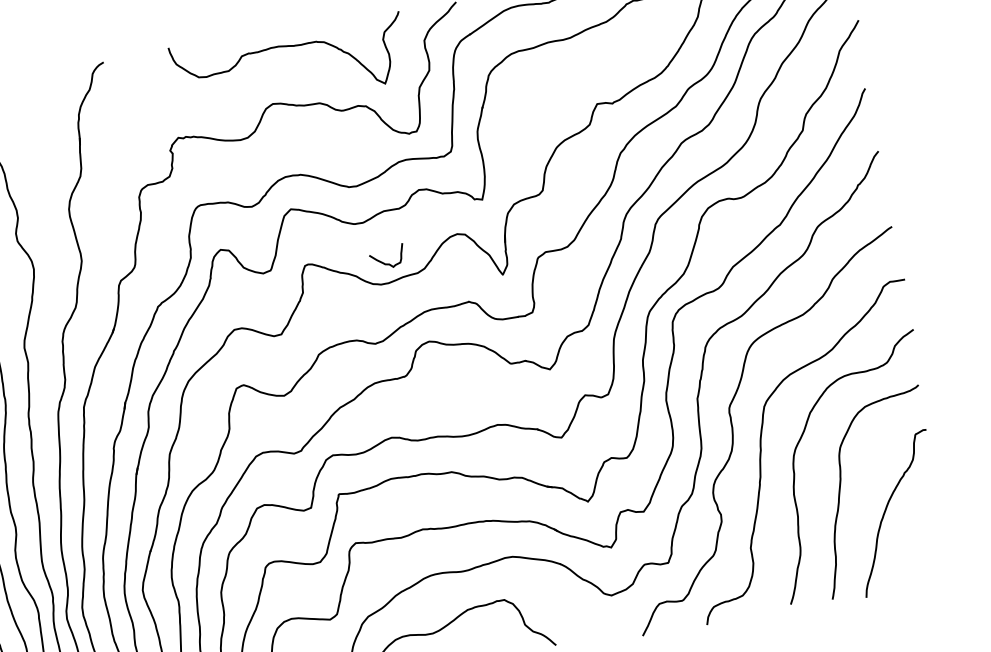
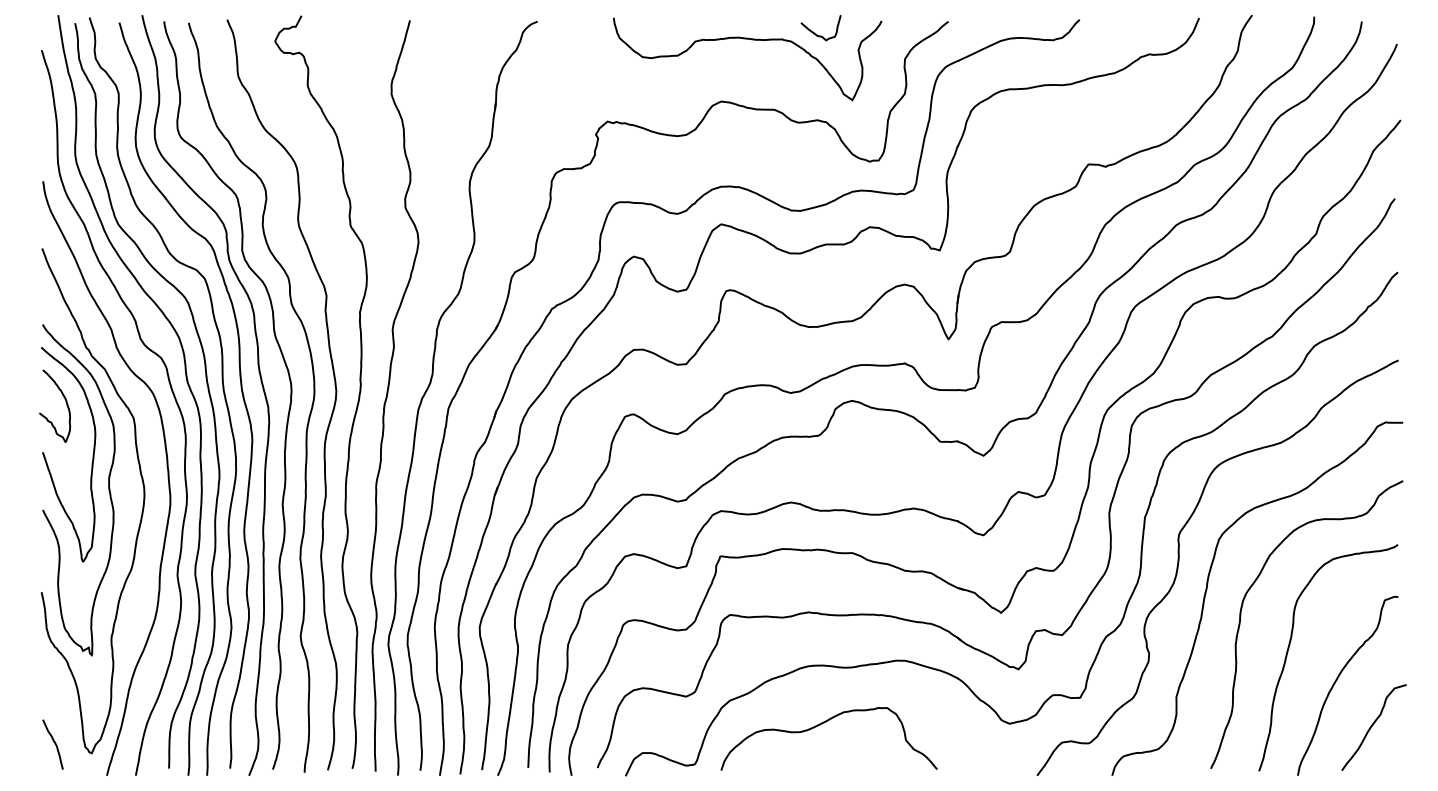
curve: (384, 262) -> (816, 33), moved
curve: (923, 544) -> (1372, 726), added

